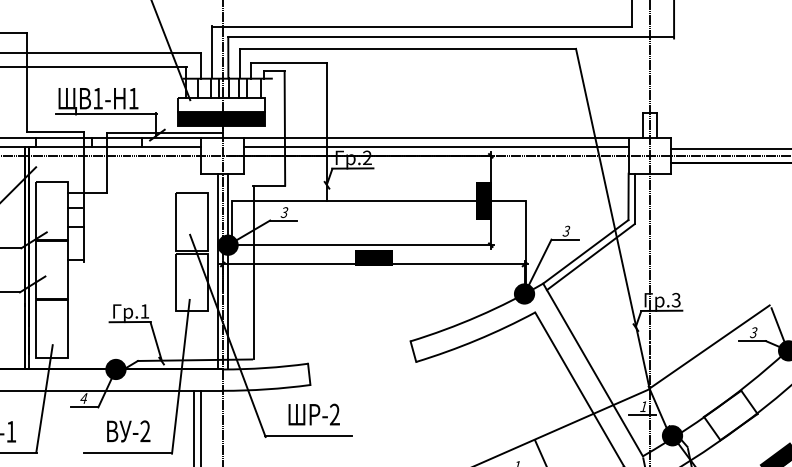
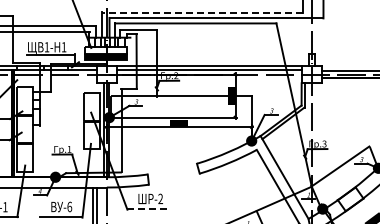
line: (422, 26) -> (202, 12), solid -> dashed
text: (144, 430) -> (69, 206), -2 -> -6
line: (309, 436) -> (148, 209), solid -> dashed

